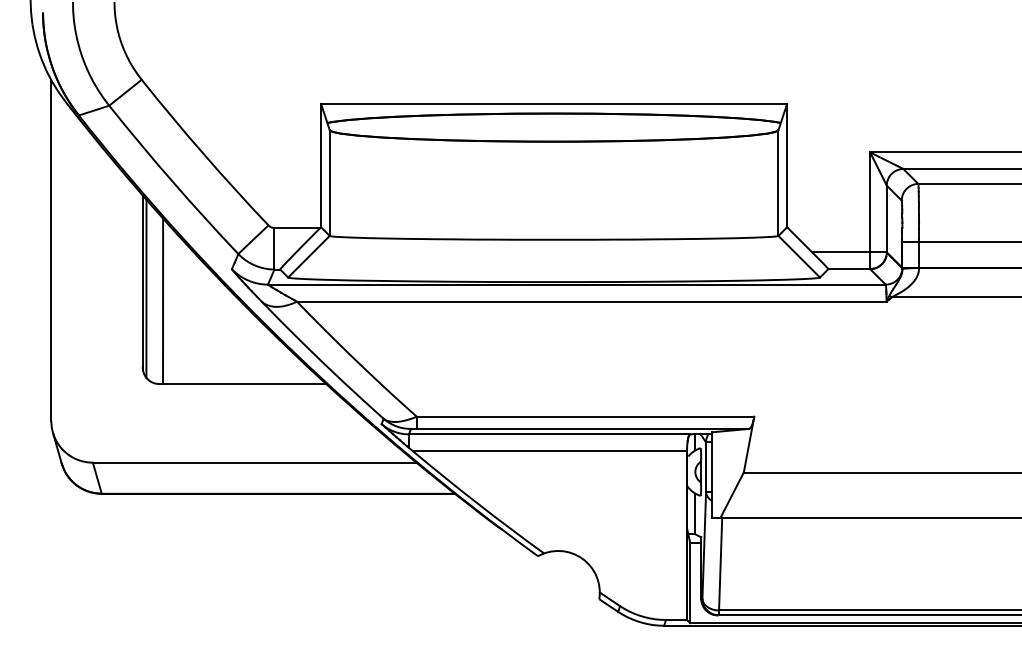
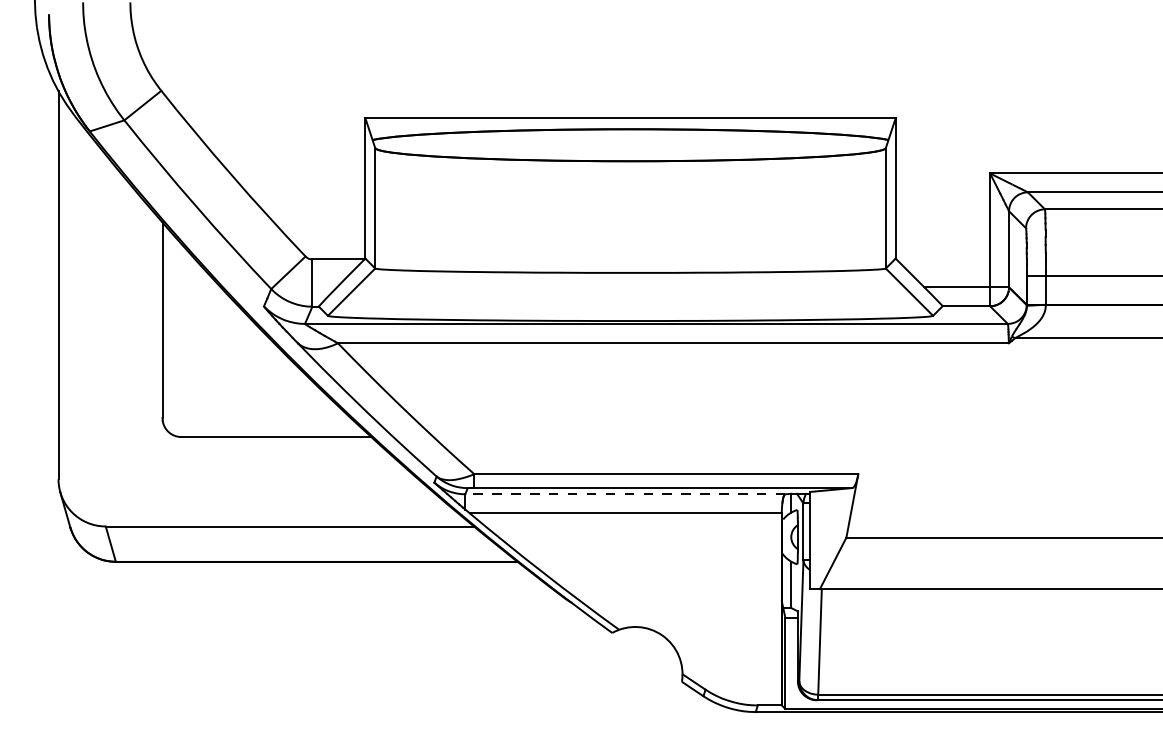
line: (146, 288) -> (166, 328), removed
line: (162, 300) -> (185, 342), removed
line: (549, 434) -> (625, 494), solid -> dashed

